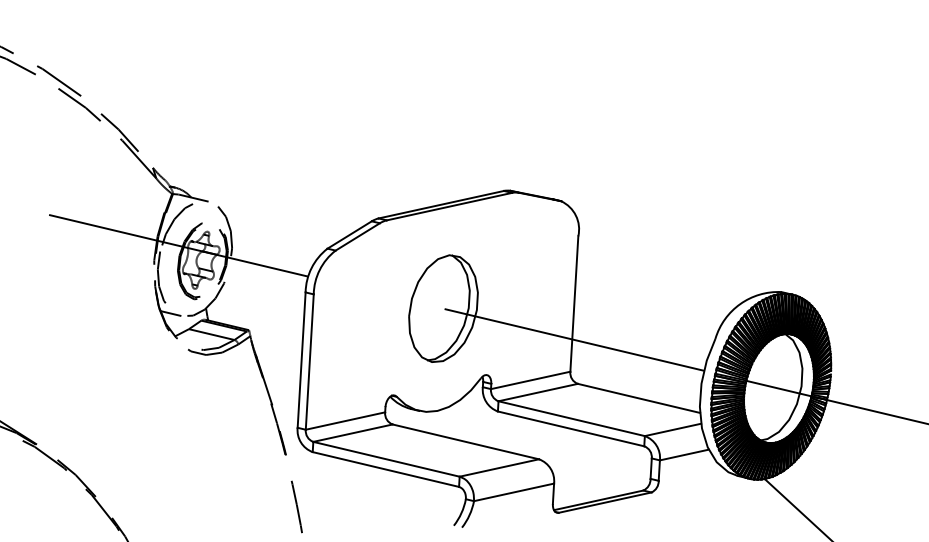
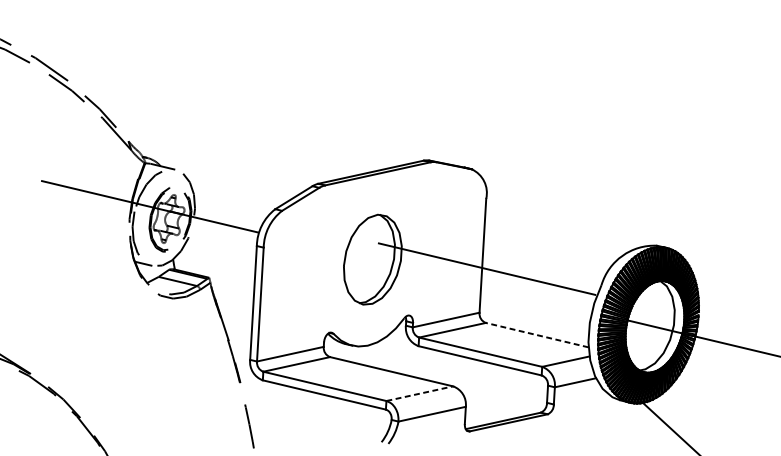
line: (557, 335) -> (472, 265), moved
line: (638, 398) -> (536, 335), solid -> dashed
line: (499, 468) -> (419, 394), solid -> dashed

